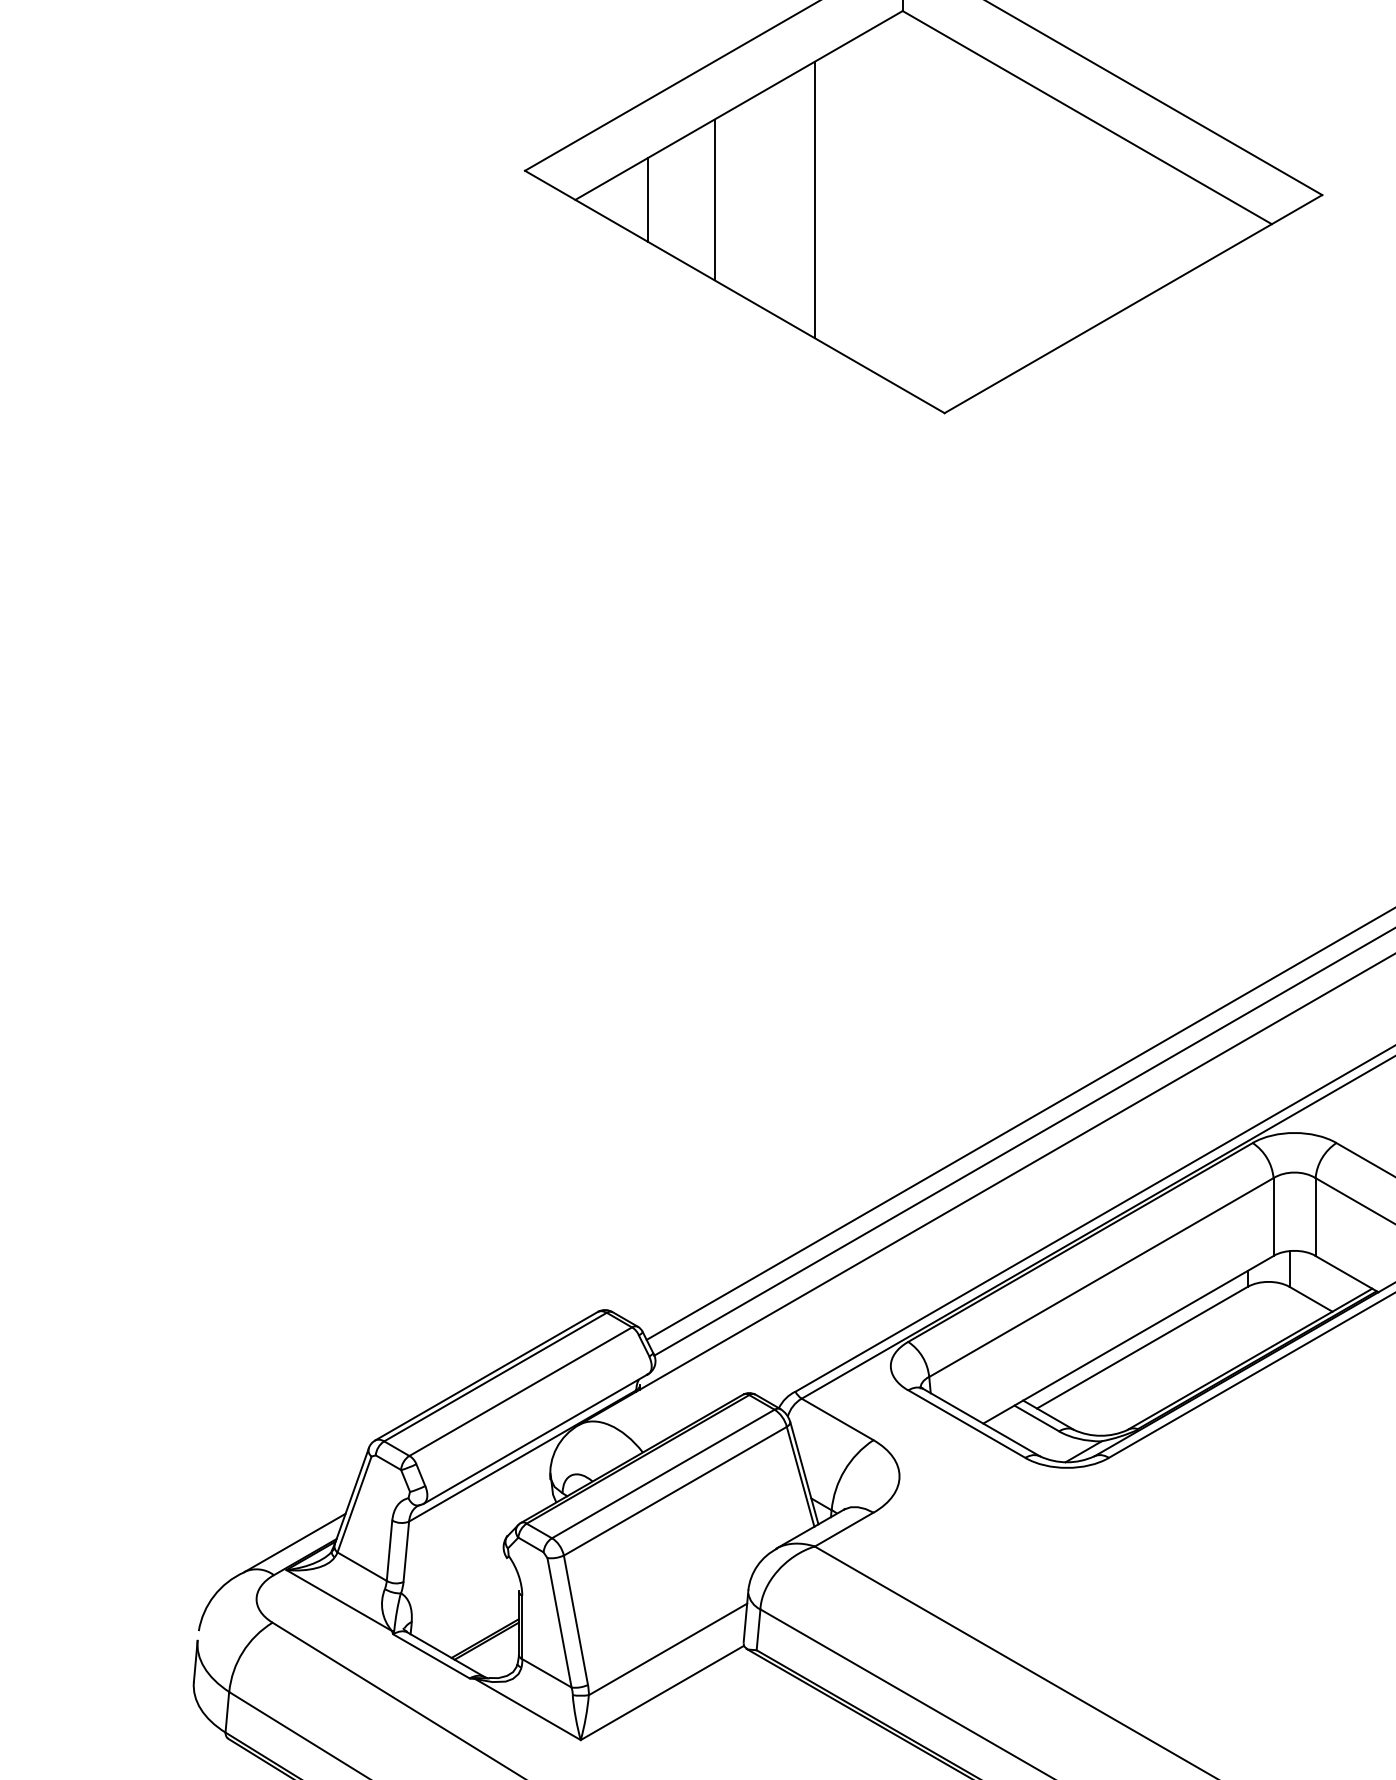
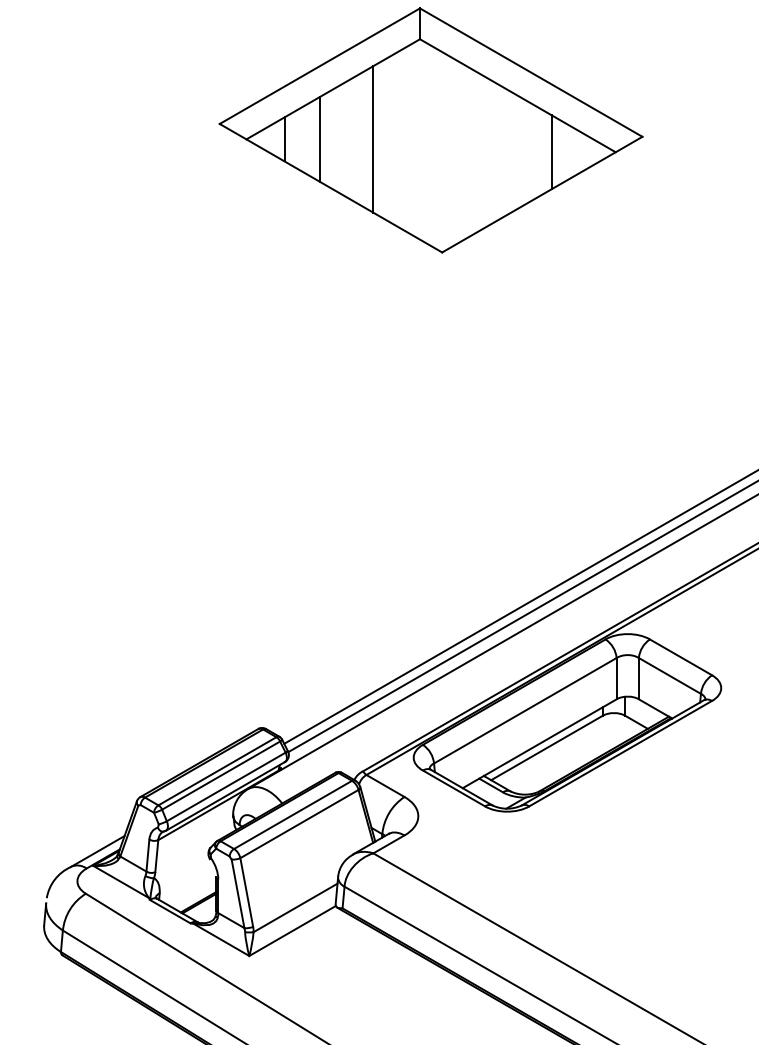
line: (1150, 224) -> (551, 152), added
line: (528, 1399) -> (221, 775), added
line: (535, 1420) -> (225, 786), added

